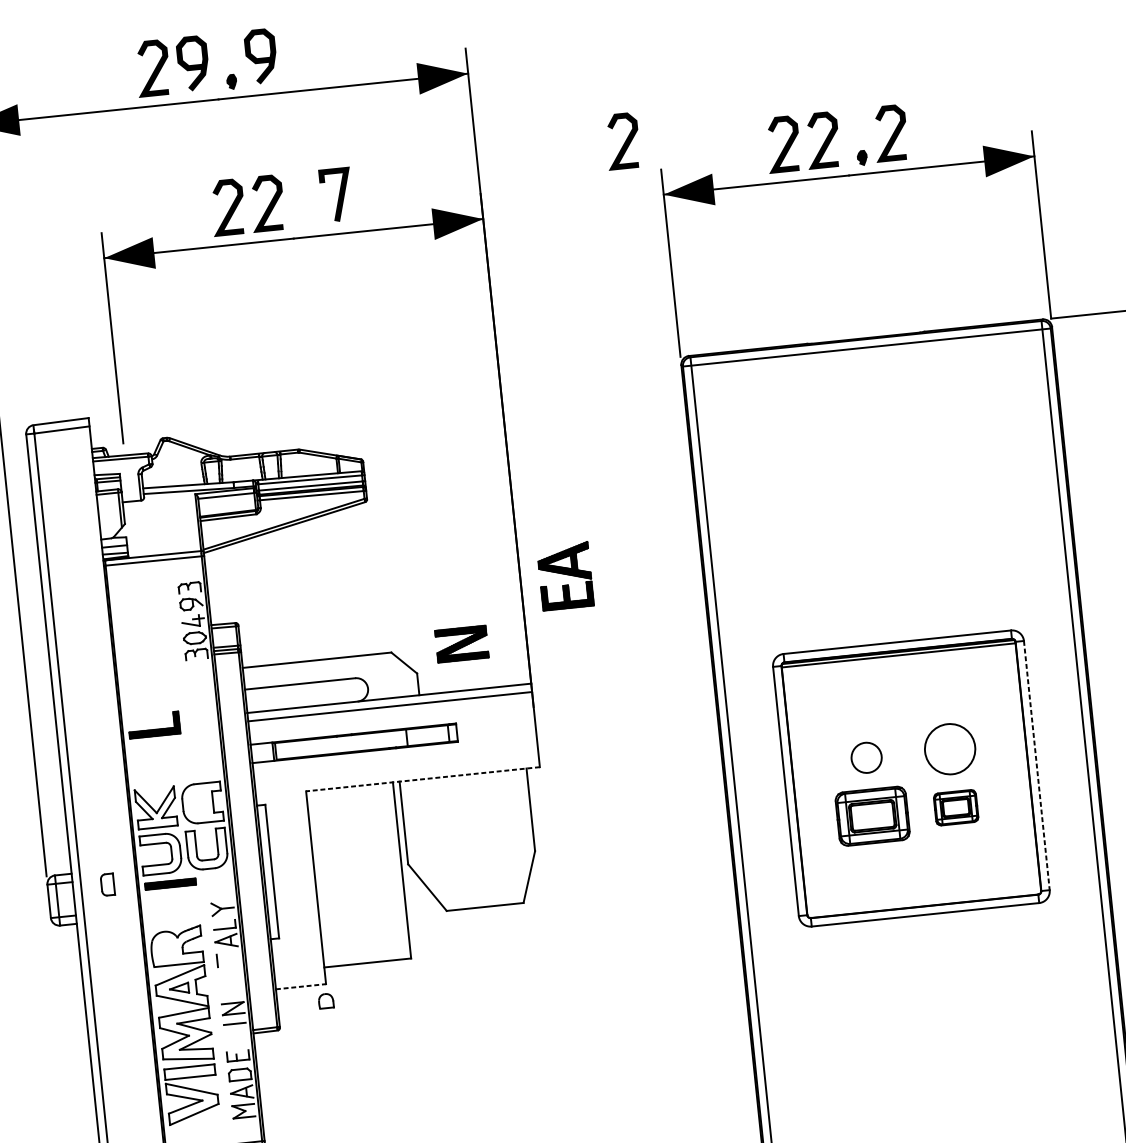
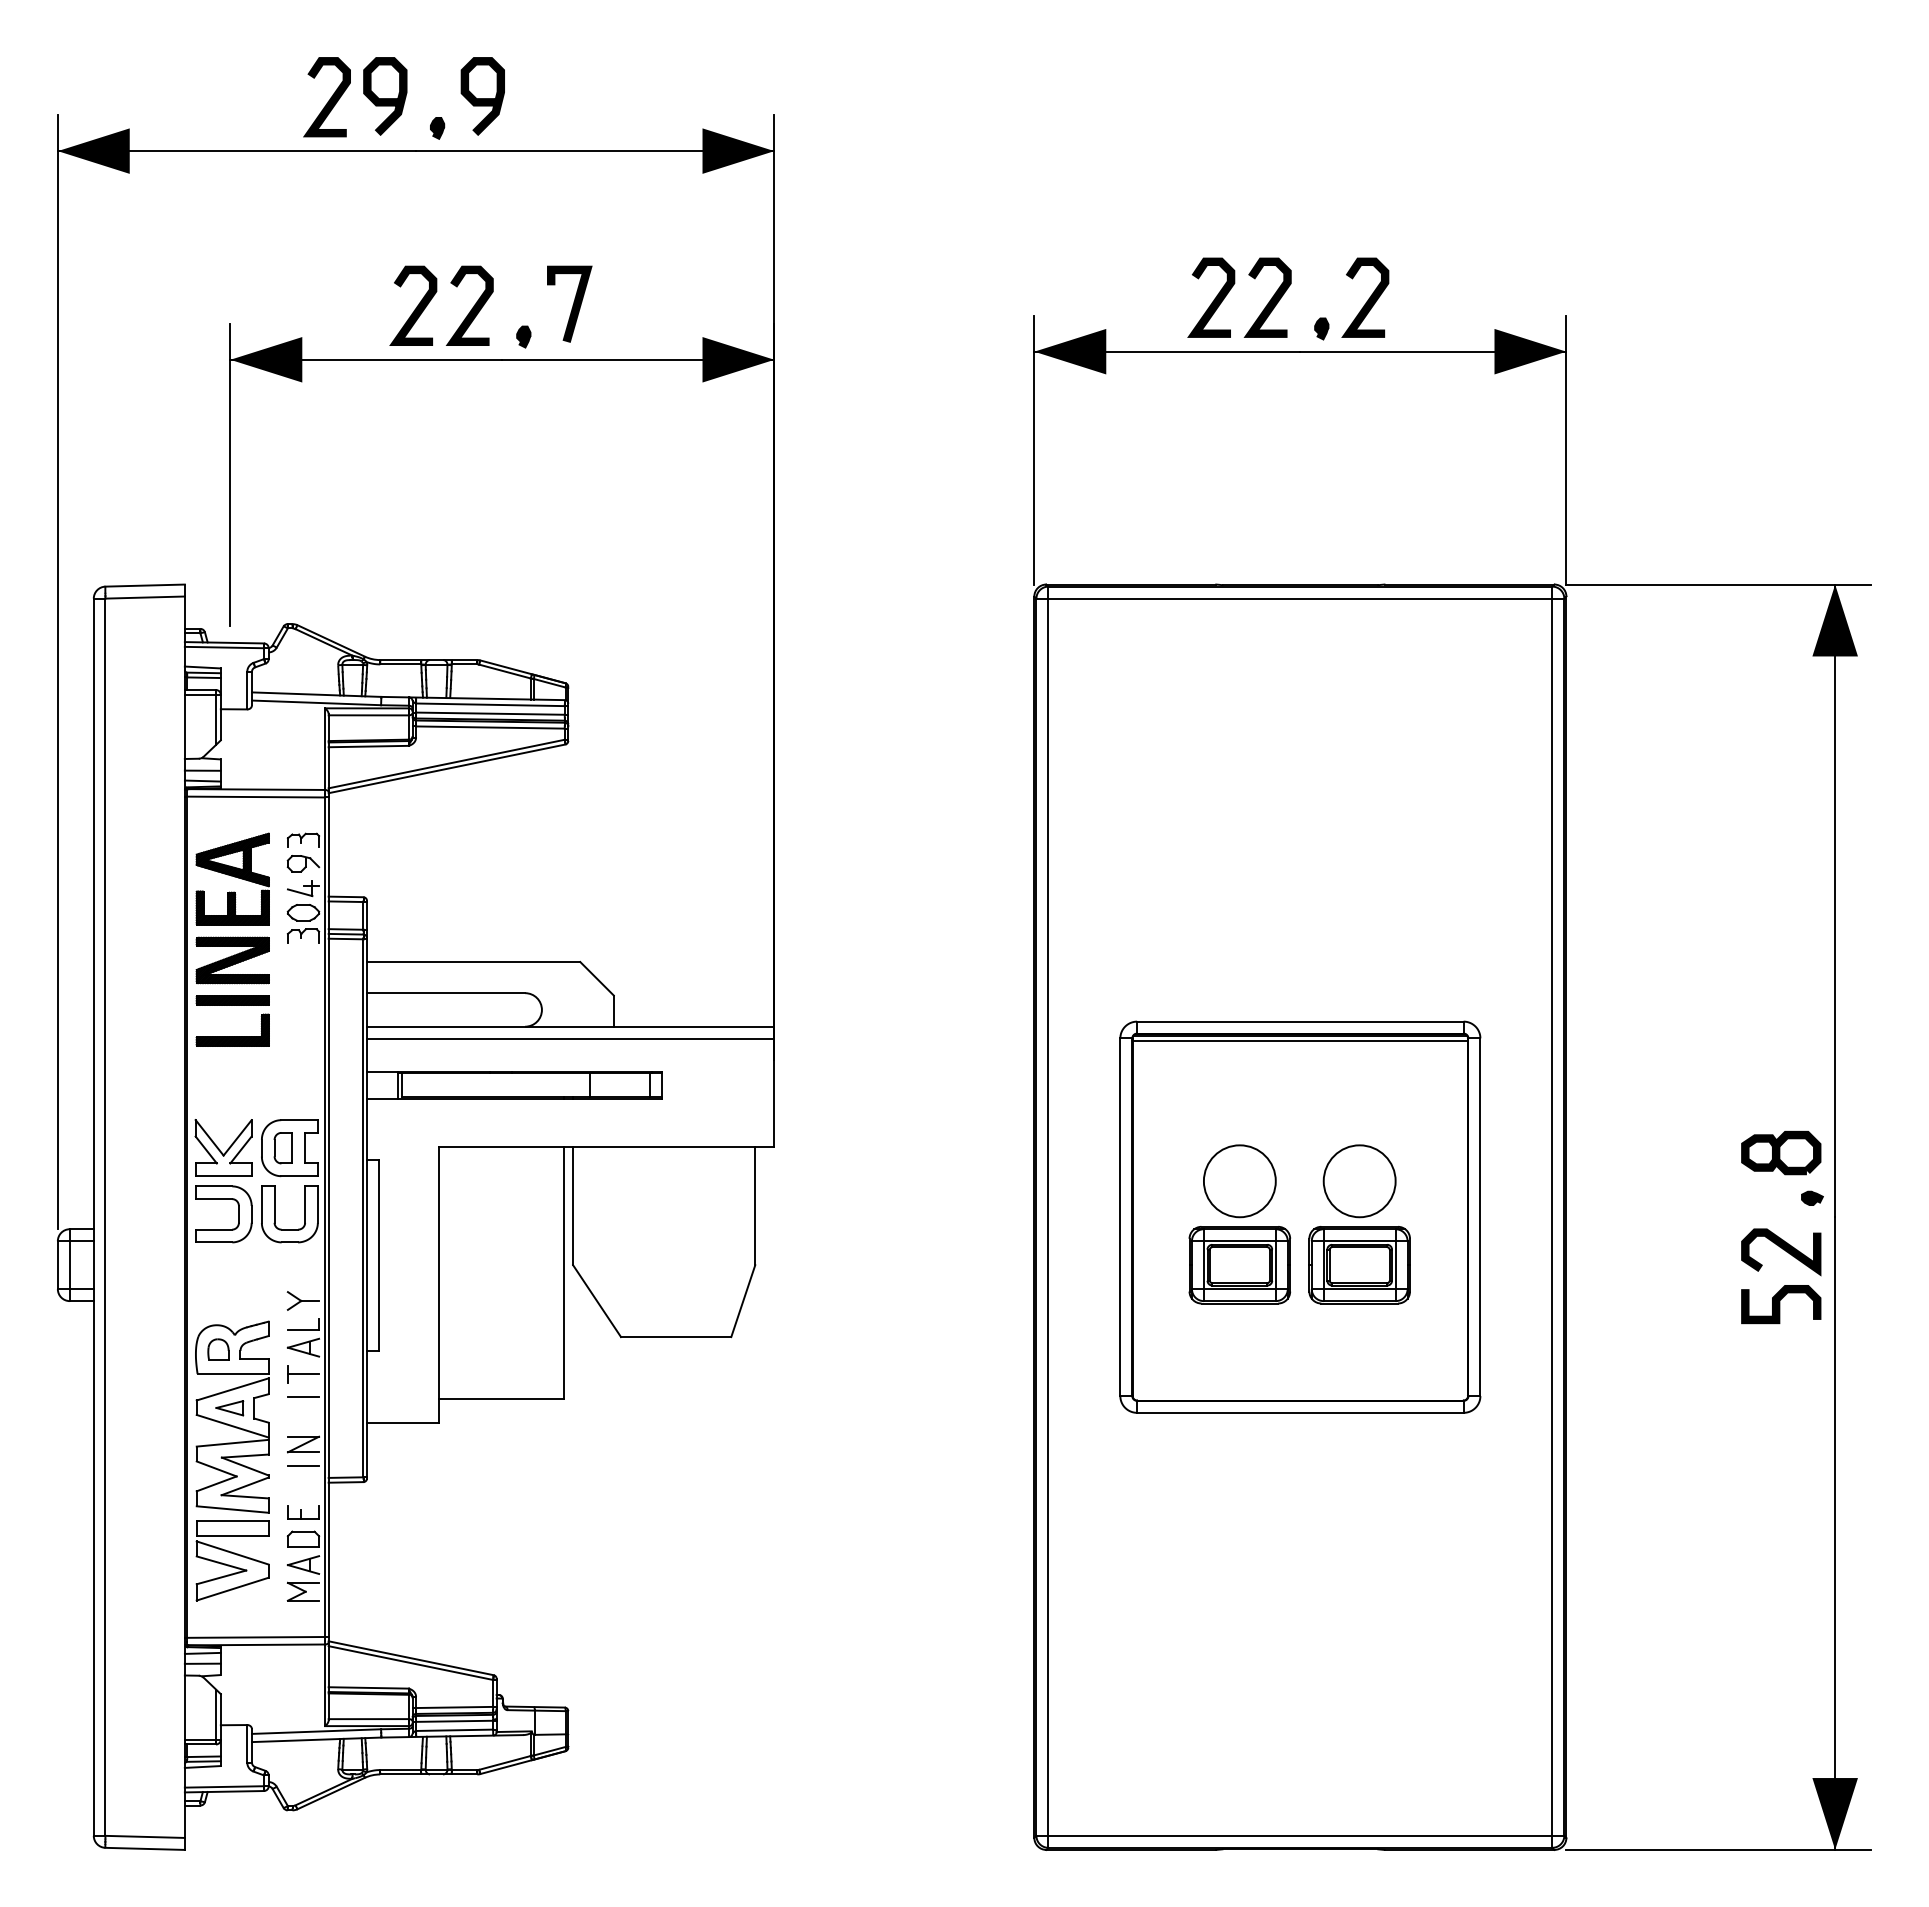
curve: (624, 142) -> (986, 271), removed
part: (306, 220) -> (523, 336), added
part: (565, 575) -> (232, 878), moved
part: (461, 644) -> (232, 960), moved
circle: (866, 758) -> (1239, 1181), size x1.67
line: (1036, 765) -> (1480, 1217), dashed -> solid
line: (422, 779) -> (606, 1146), dashed -> solid
part: (956, 807) -> (1359, 1265), size x1.67
part: (170, 884) -> (232, 1000), moved
part: (107, 885) -> (282, 1148), moved
line: (228, 959) -> (303, 1374), added
line: (229, 975) -> (303, 1397), added
line: (300, 986) -> (402, 1423), dashed -> solid
part: (326, 1001) -> (218, 1349), moved

